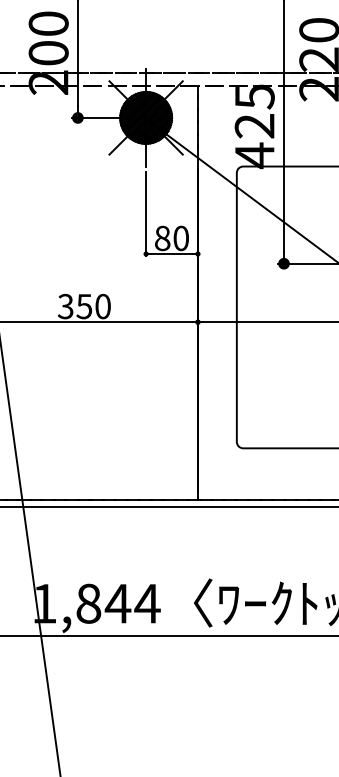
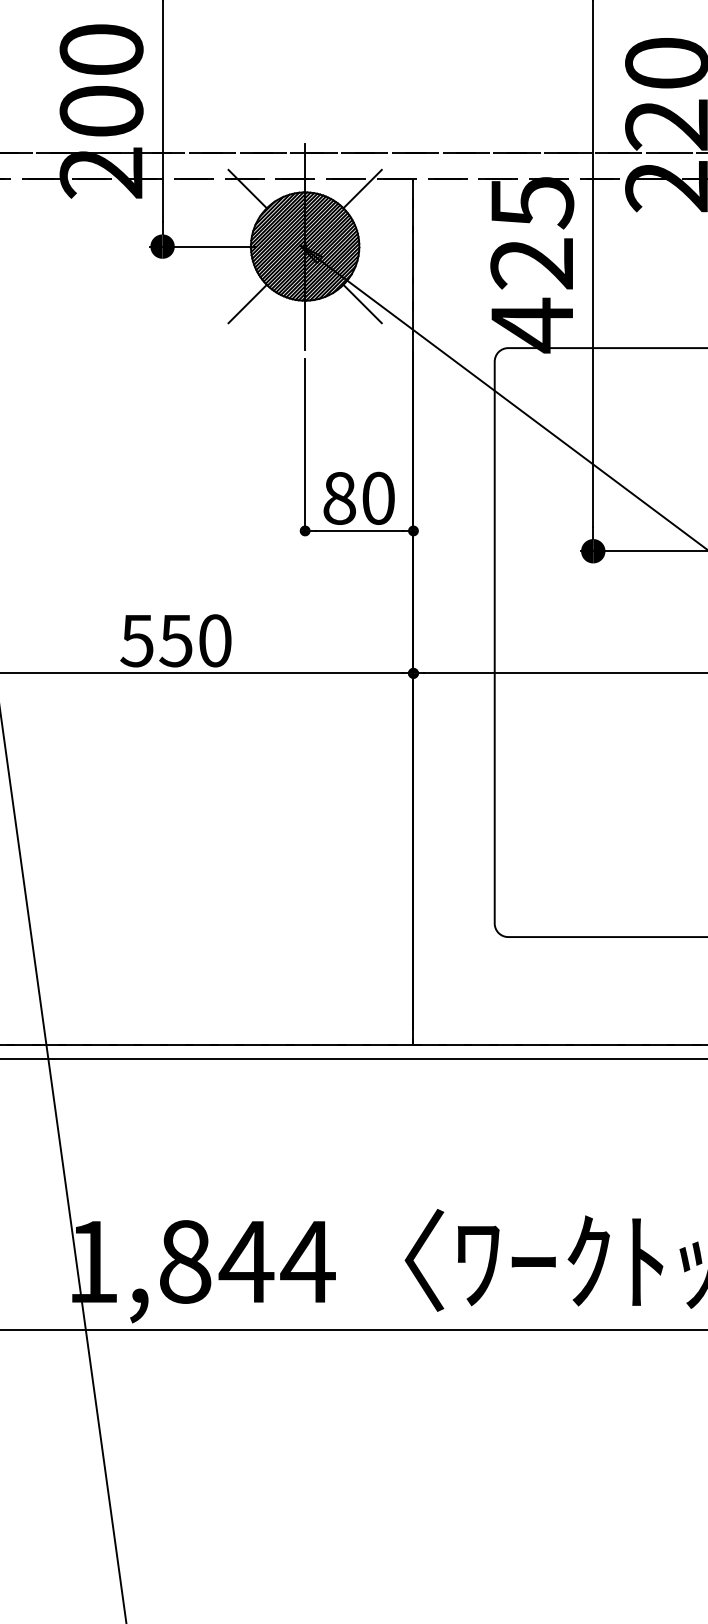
text: (65, 305) -> (136, 638), 350 -> 550

